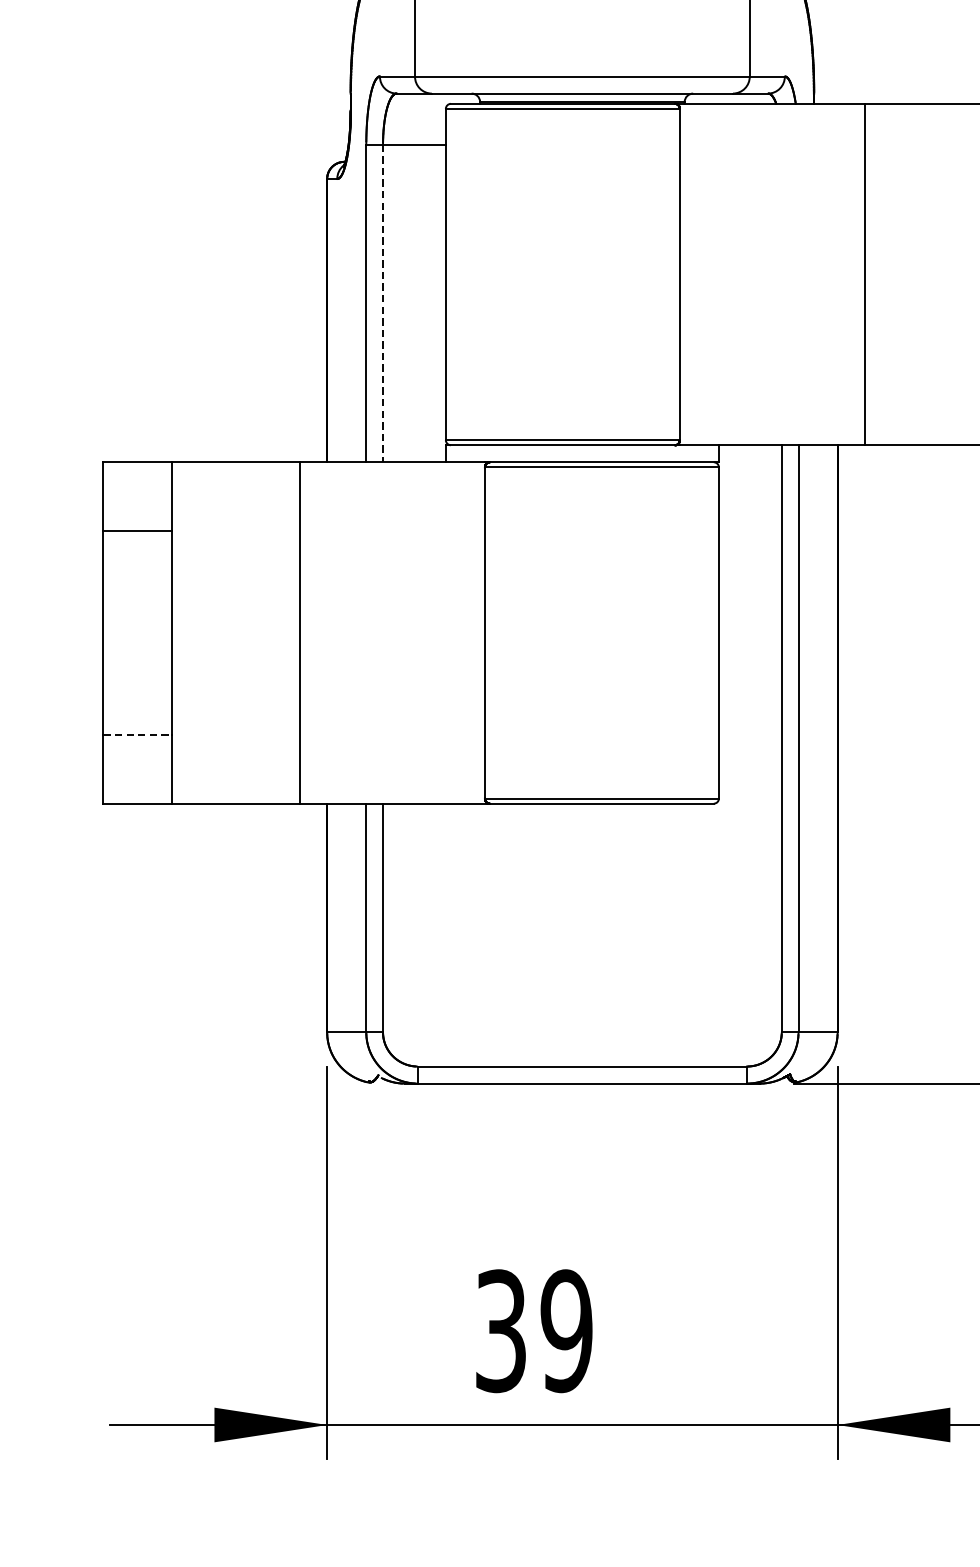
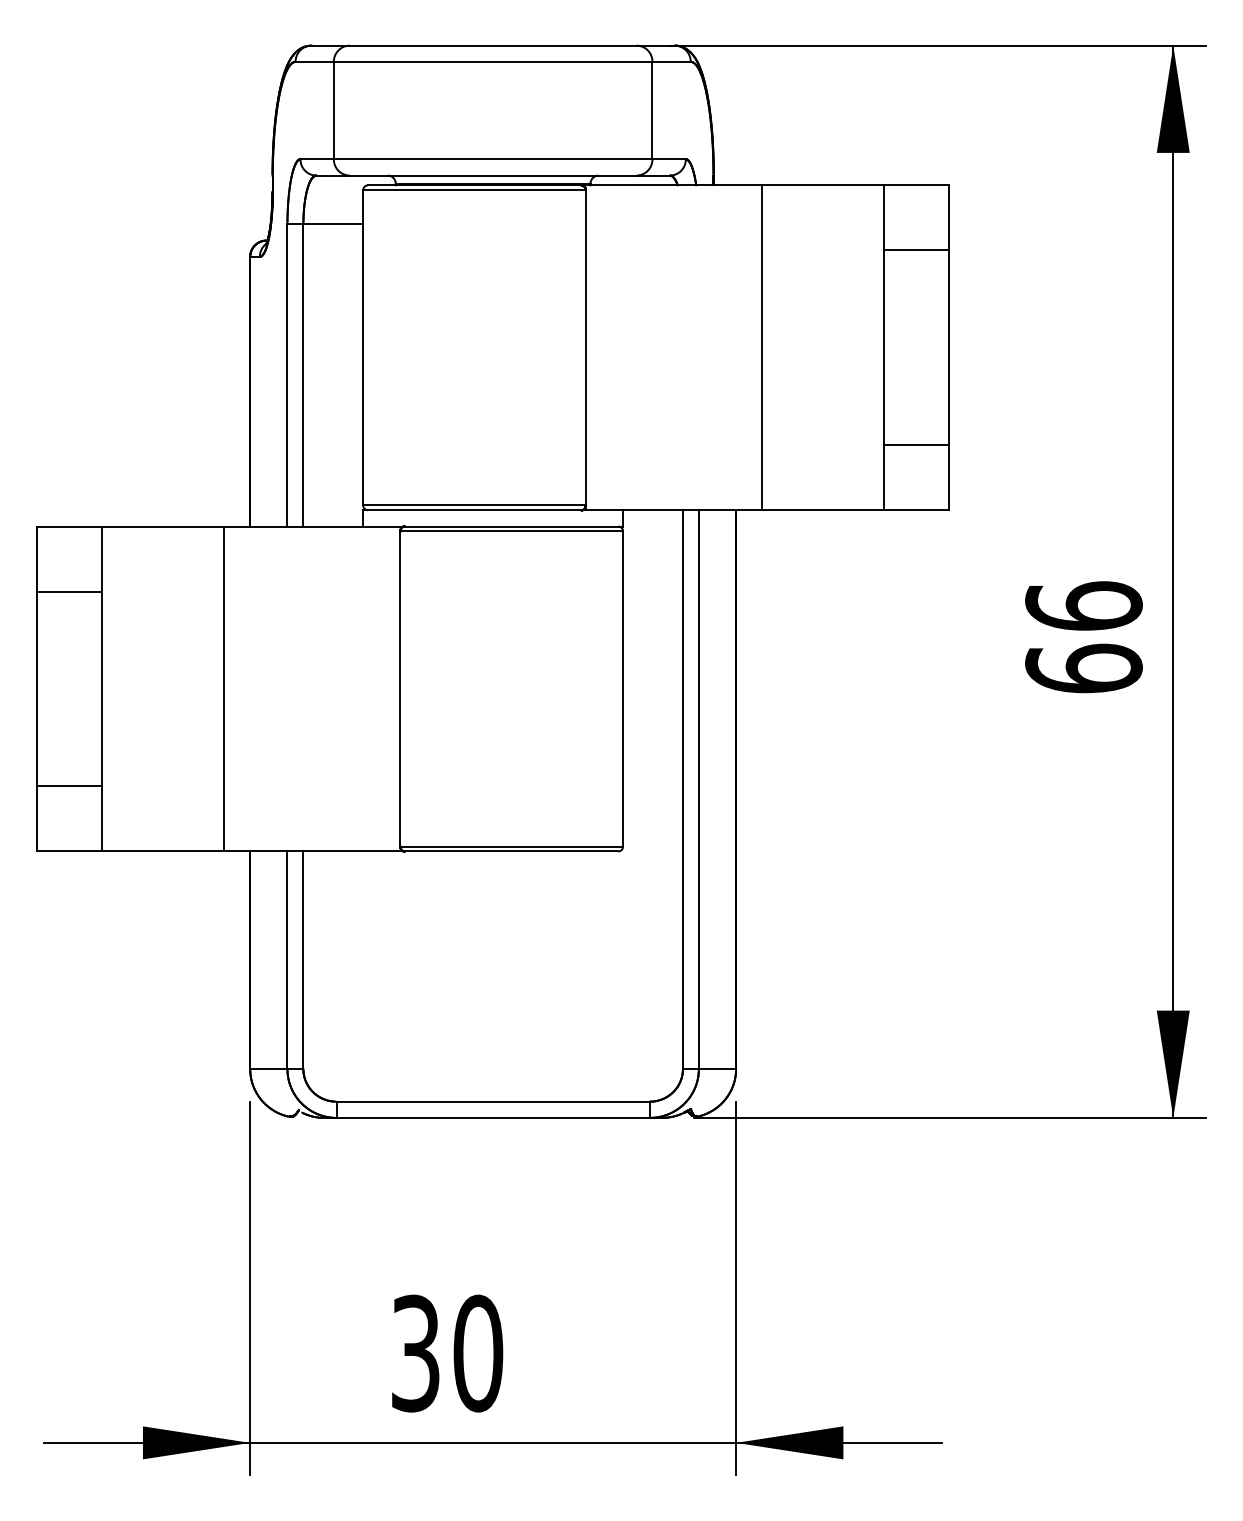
line: (383, 303) -> (303, 375), dashed -> solid
line: (138, 735) -> (70, 786), dashed -> solid
text: (566, 1331) -> (478, 1353), 39 -> 30

